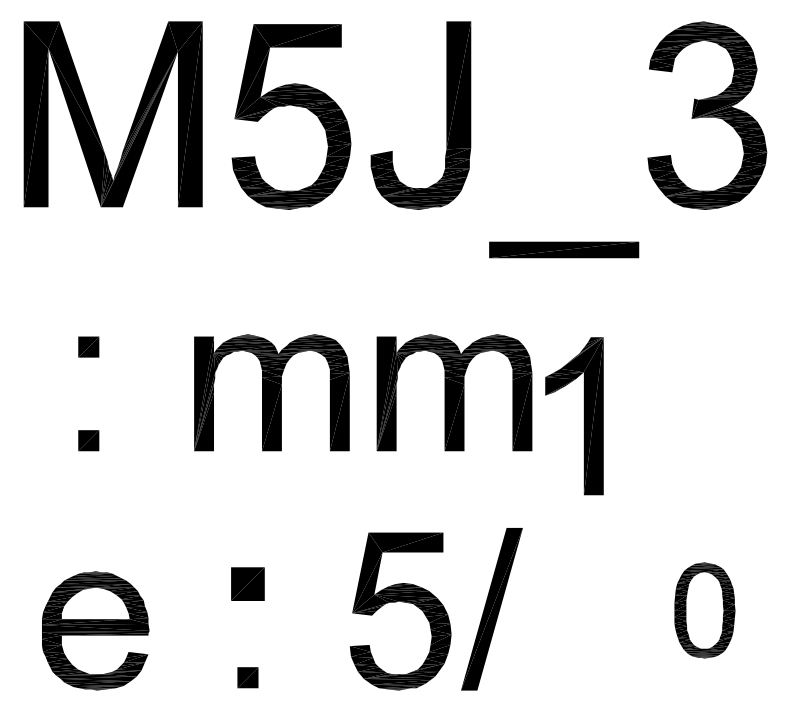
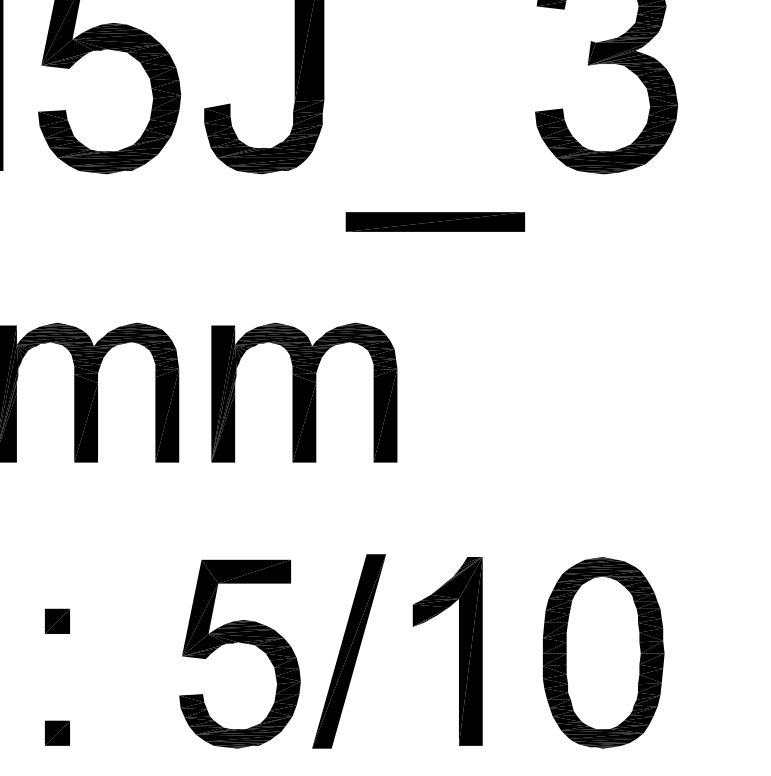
part: (583, 416) -> (458, 651), moved
part: (247, 583) -> (56, 620), size x0.62
part: (704, 610) -> (603, 652), size x1.67

